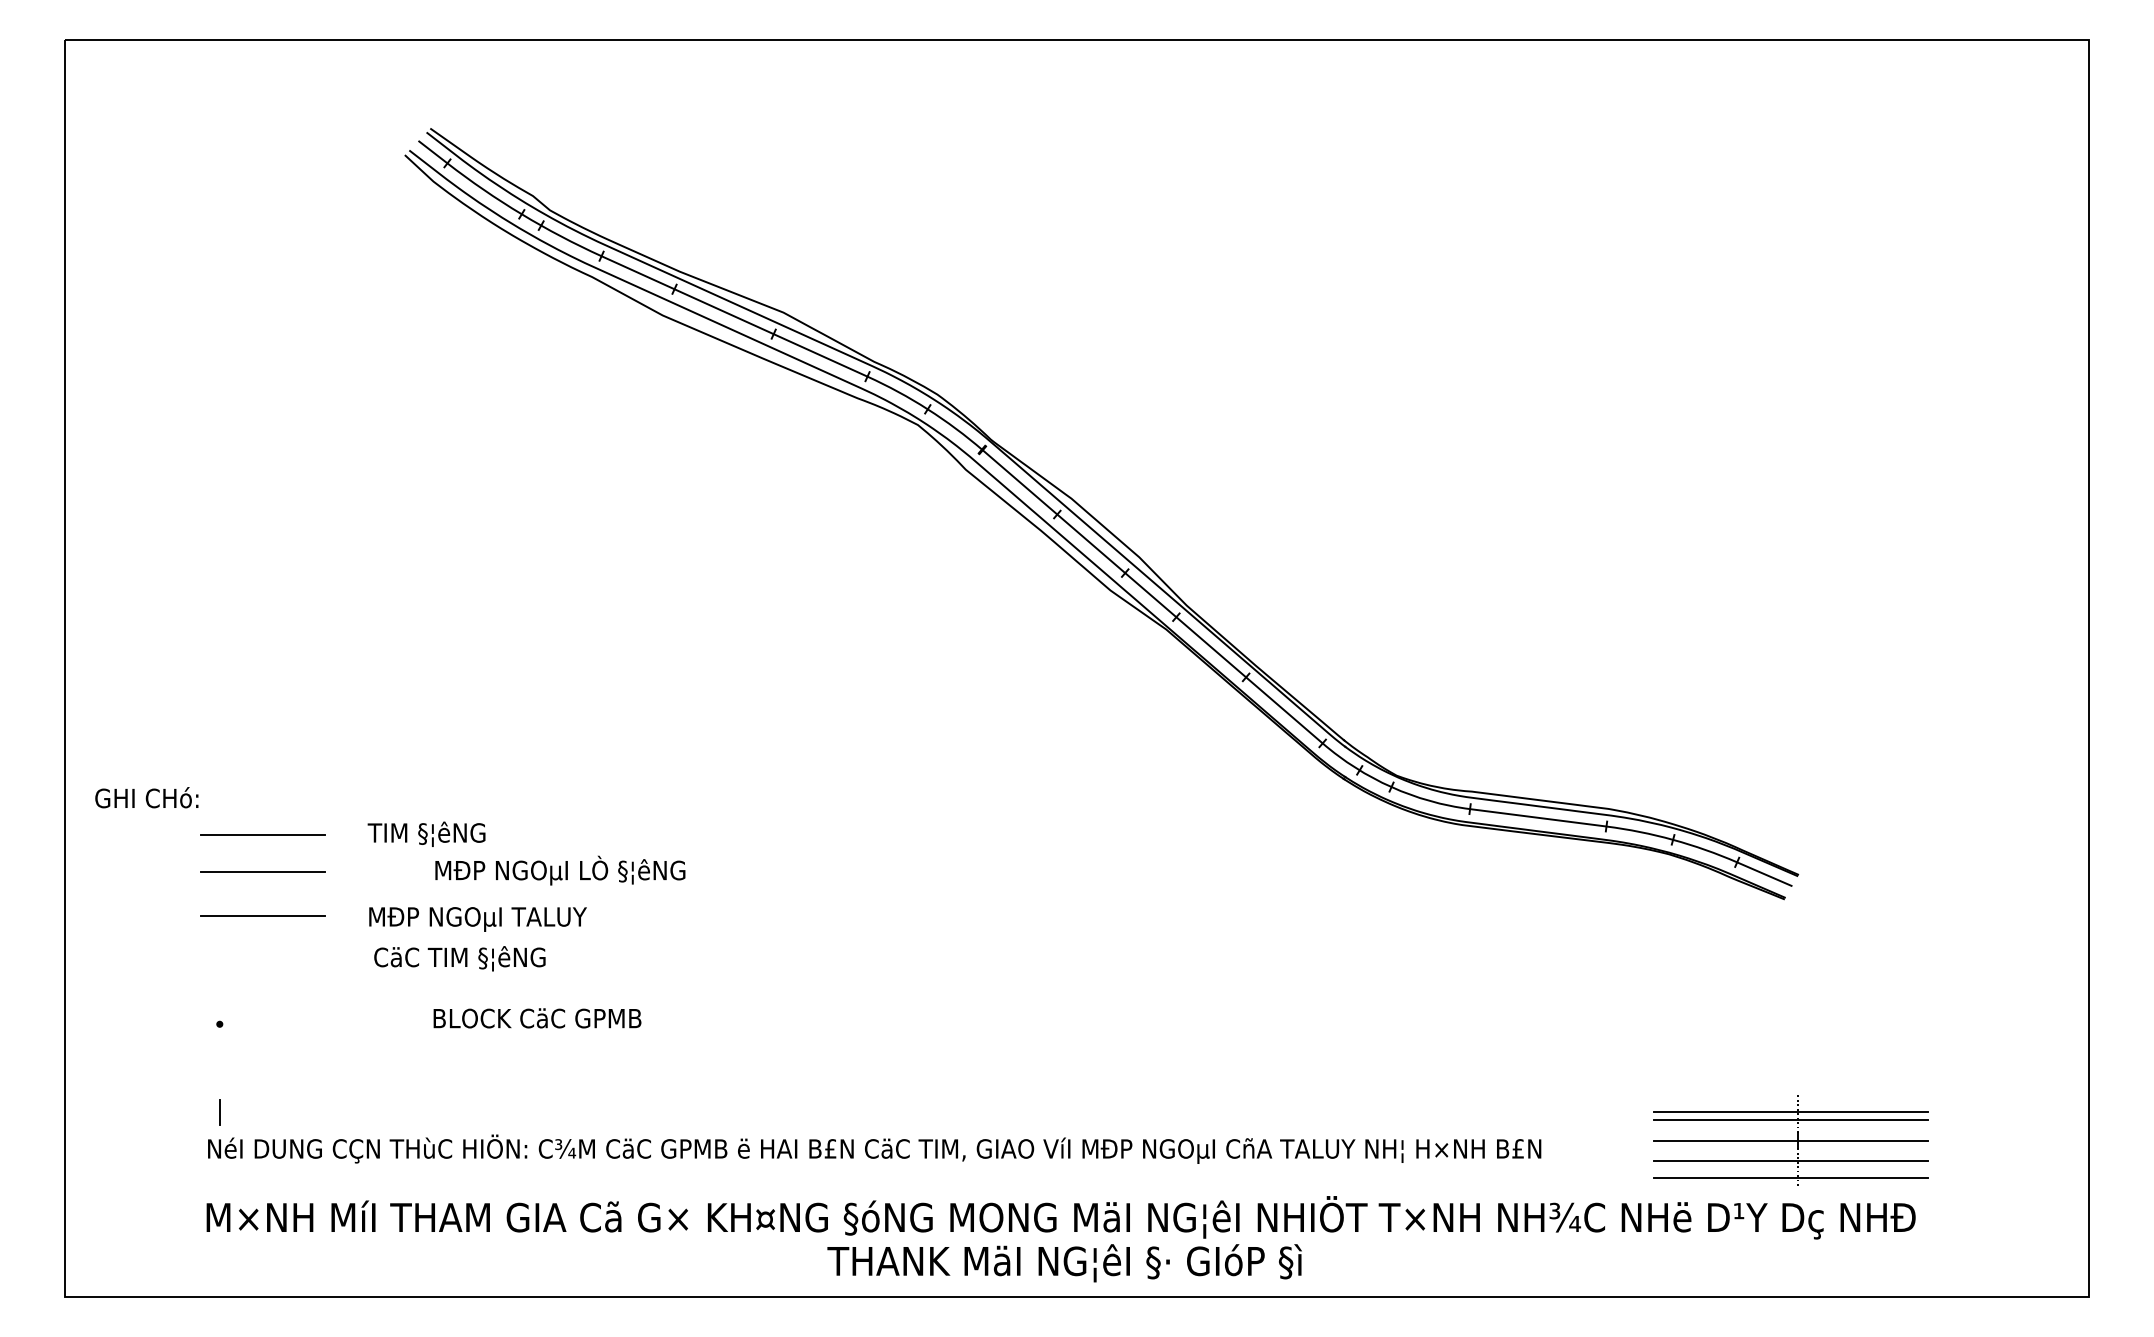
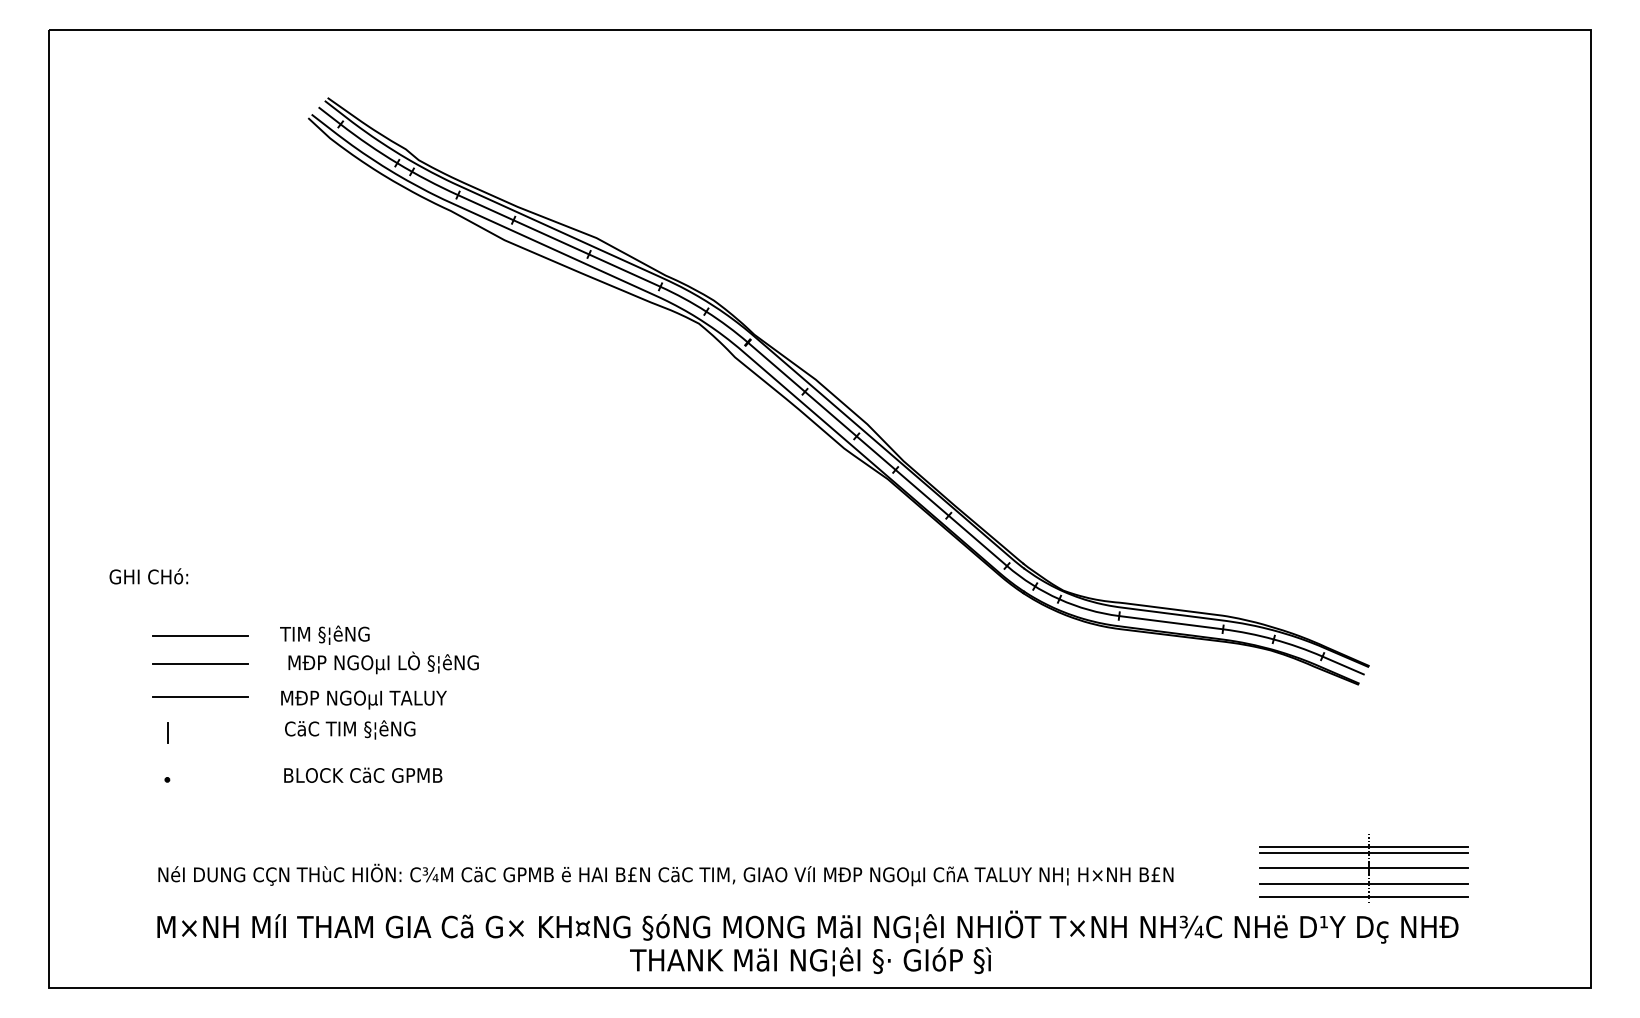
text: (146, 797) -> (148, 576), moved
text: (560, 870) -> (383, 662), moved
text: (537, 1017) -> (363, 774), moved
line: (219, 1111) -> (167, 732), moved

